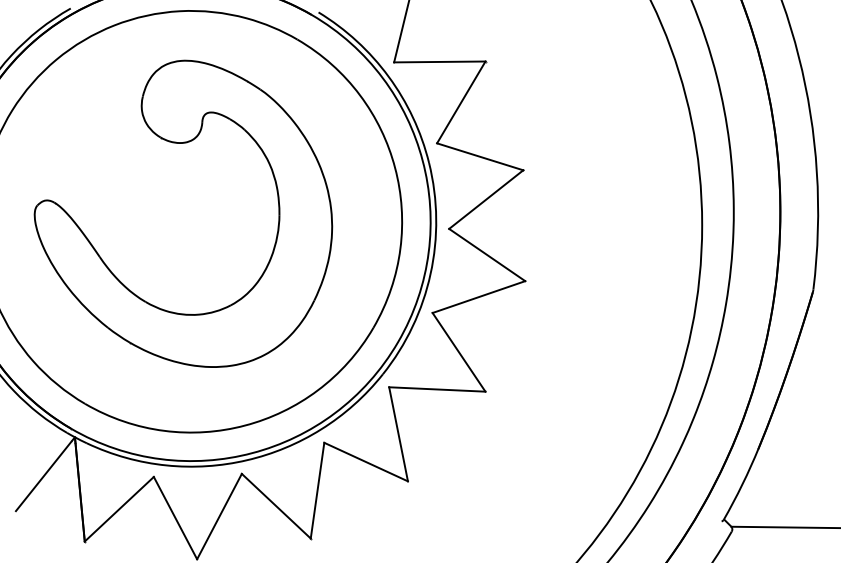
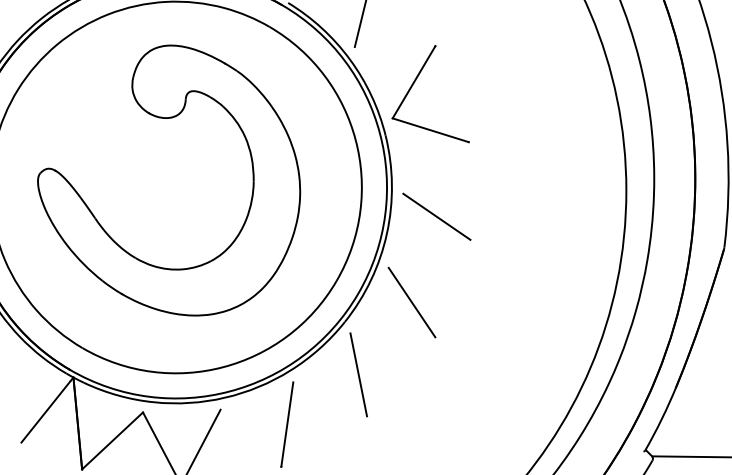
line: (439, 61) -> (394, 46), removed
line: (486, 199) -> (436, 167), removed
line: (478, 297) -> (429, 254), removed
line: (437, 389) -> (393, 335), removed
line: (365, 461) -> (329, 398), removed
line: (275, 505) -> (250, 437), removed

